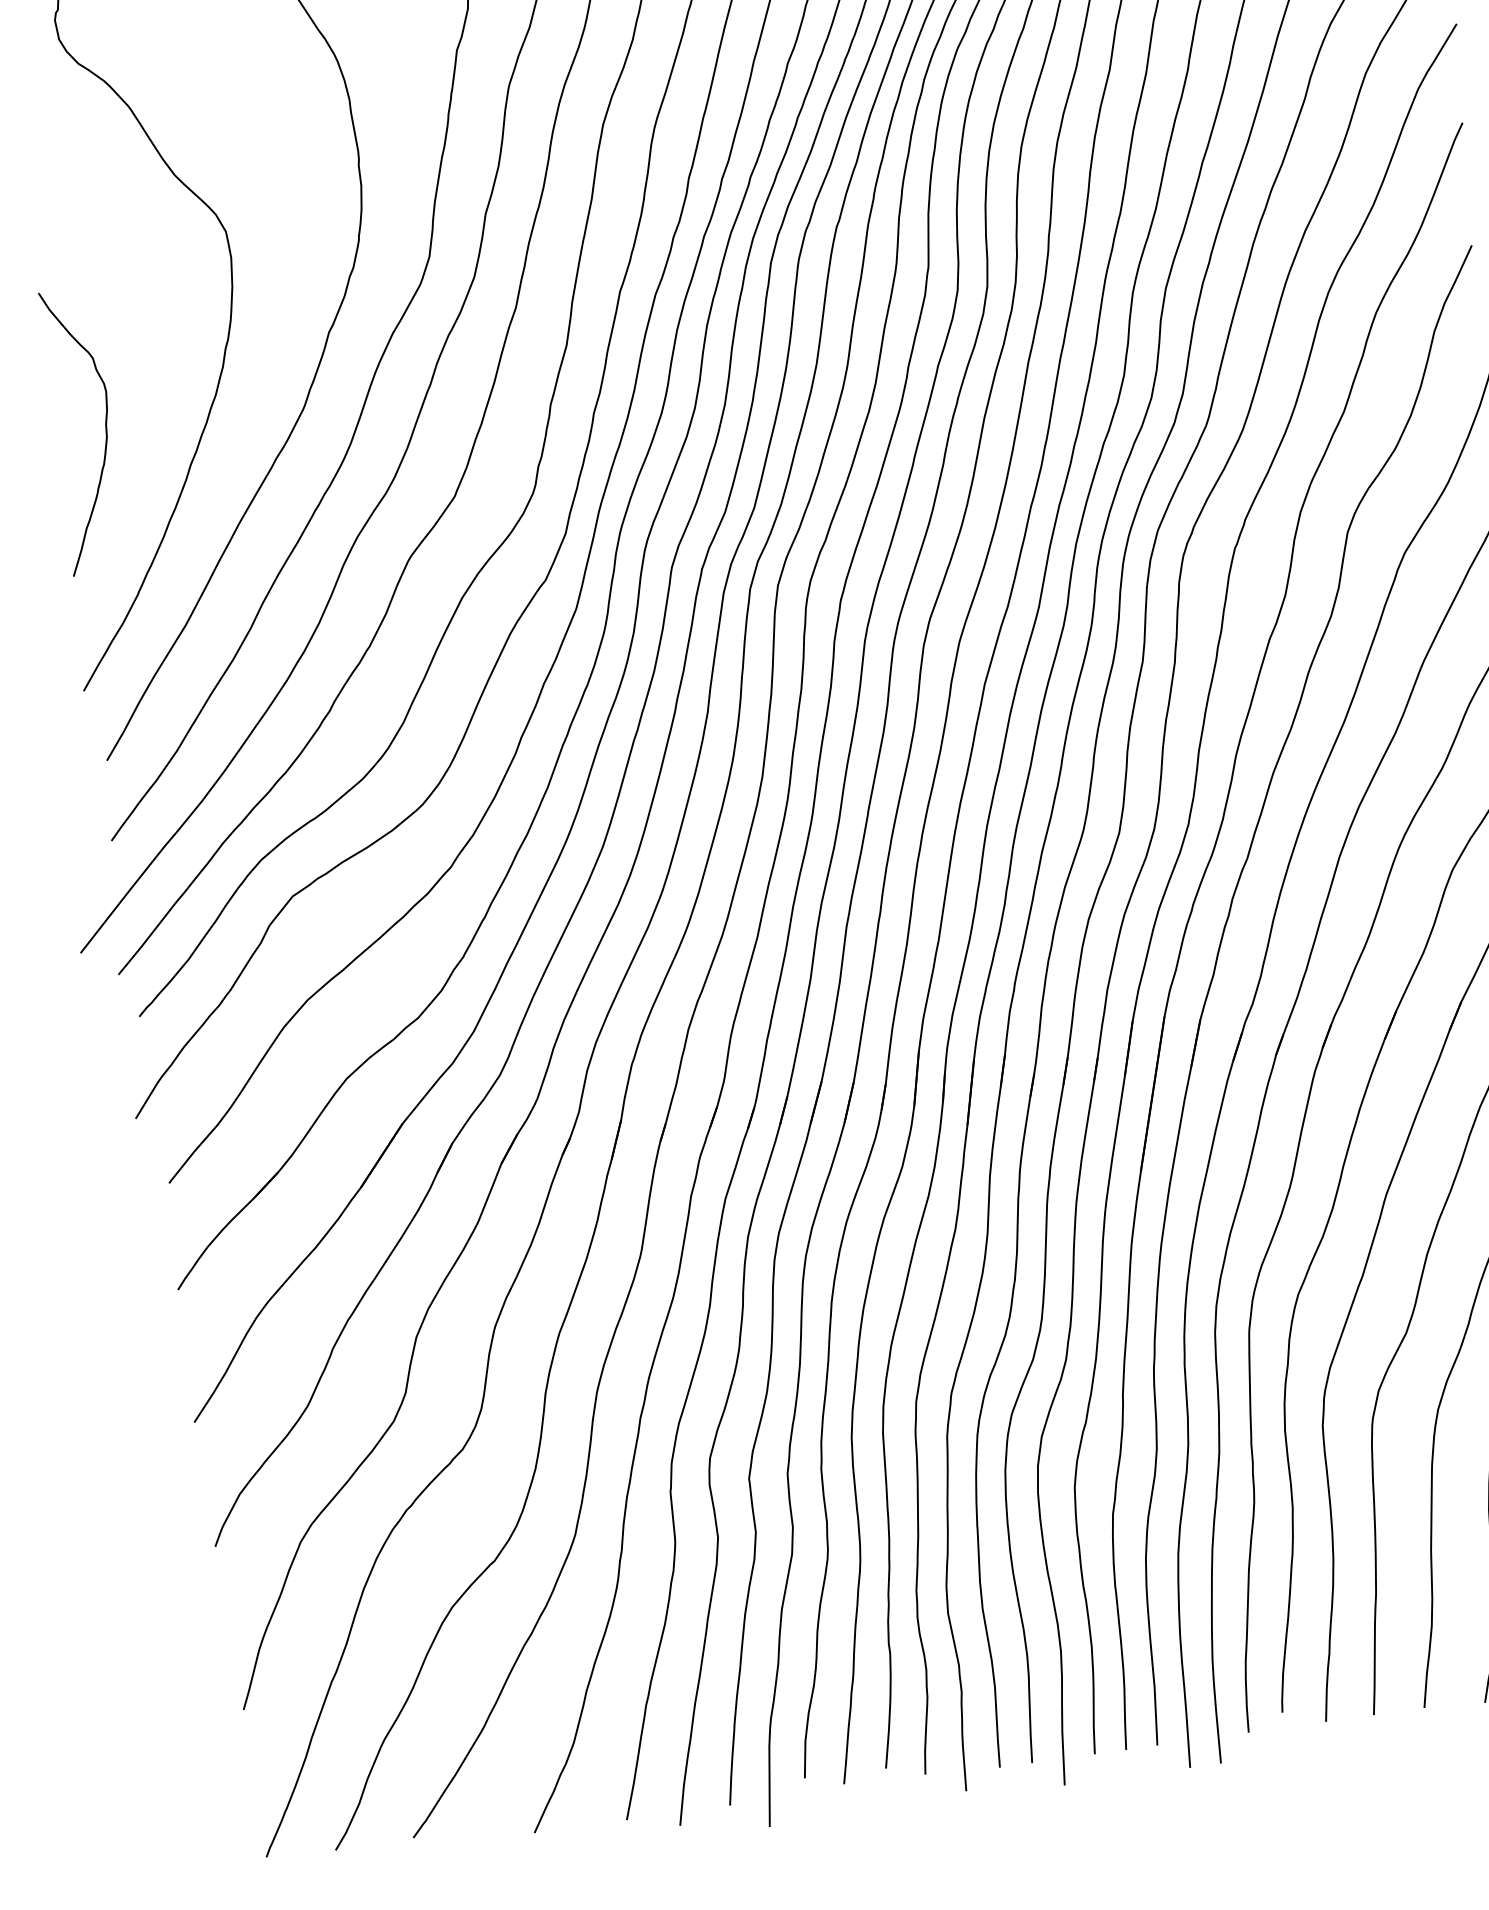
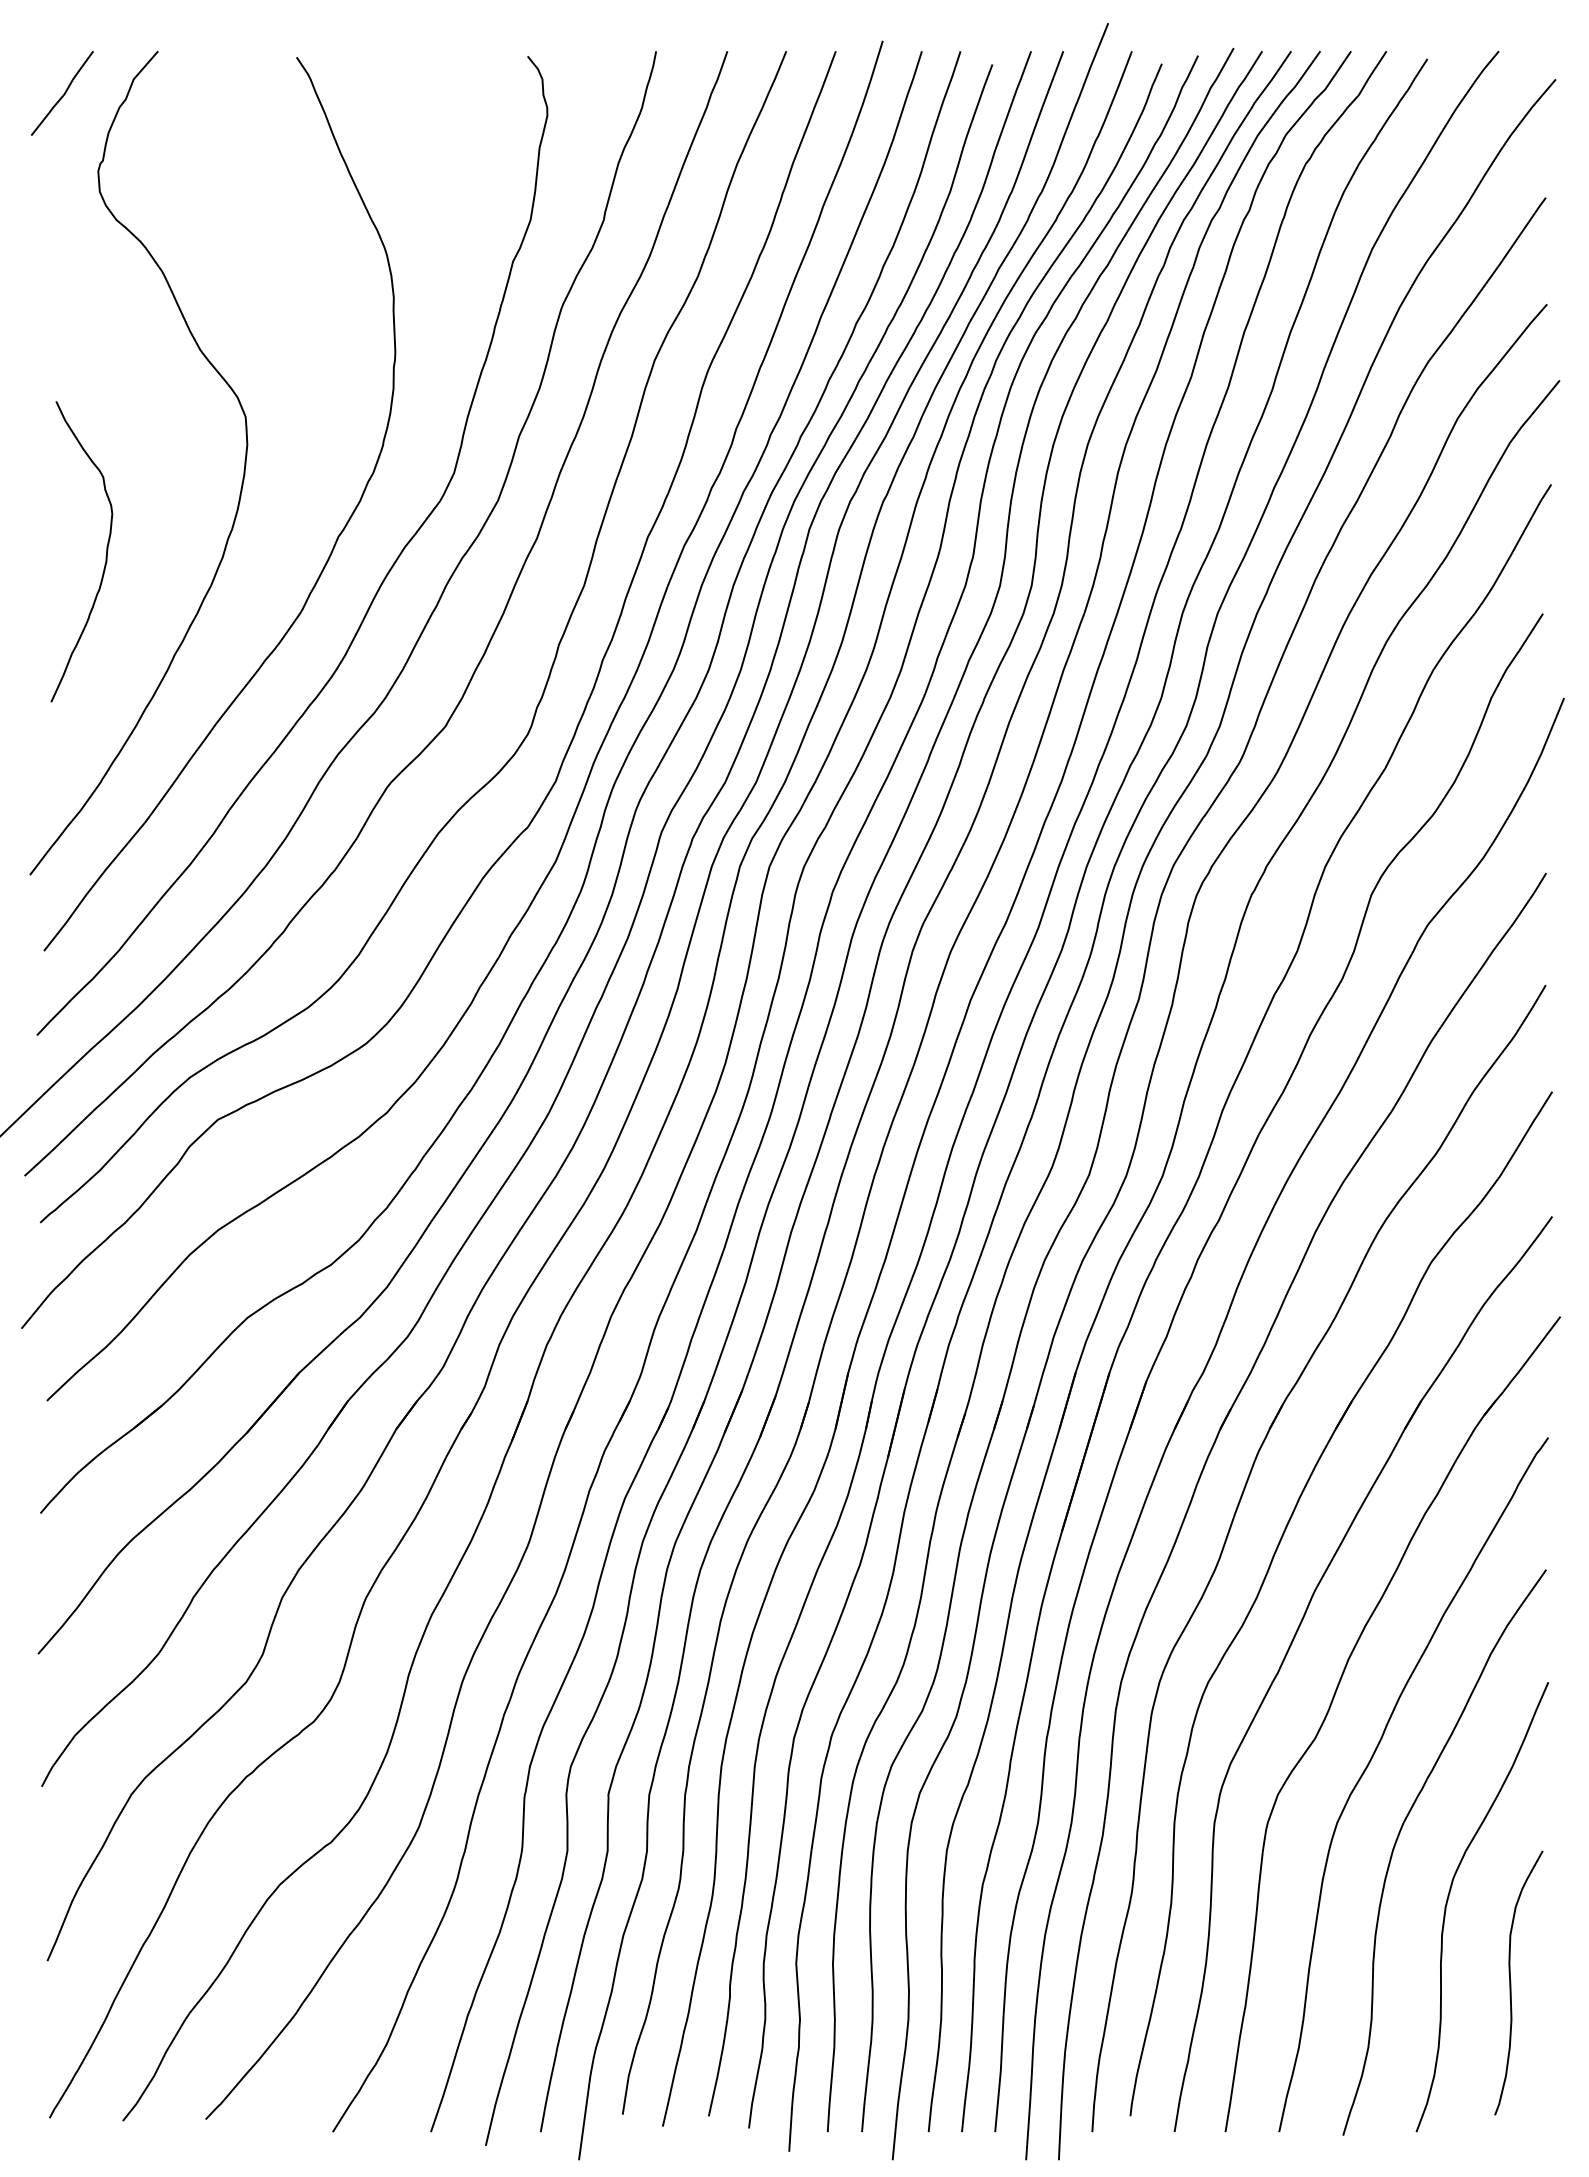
curve: (105, 432) -> (105, 556), moved

